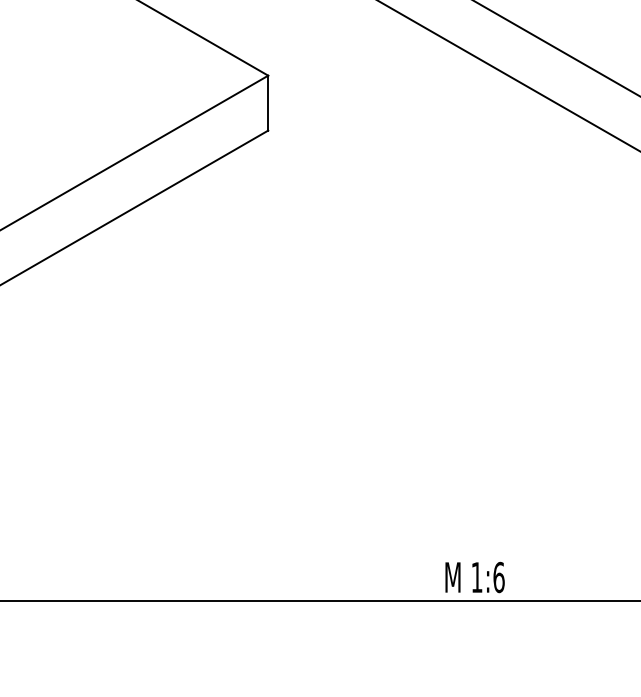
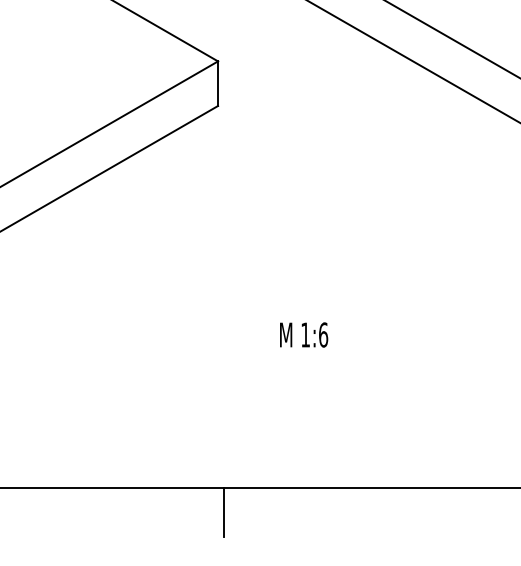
text: (475, 576) -> (304, 334), moved
line: (274, 631) -> (223, 512), added

